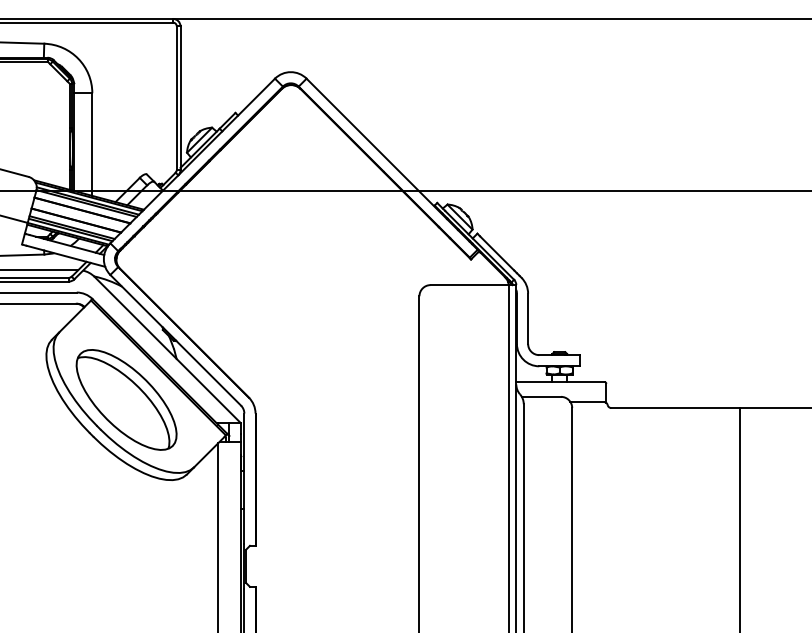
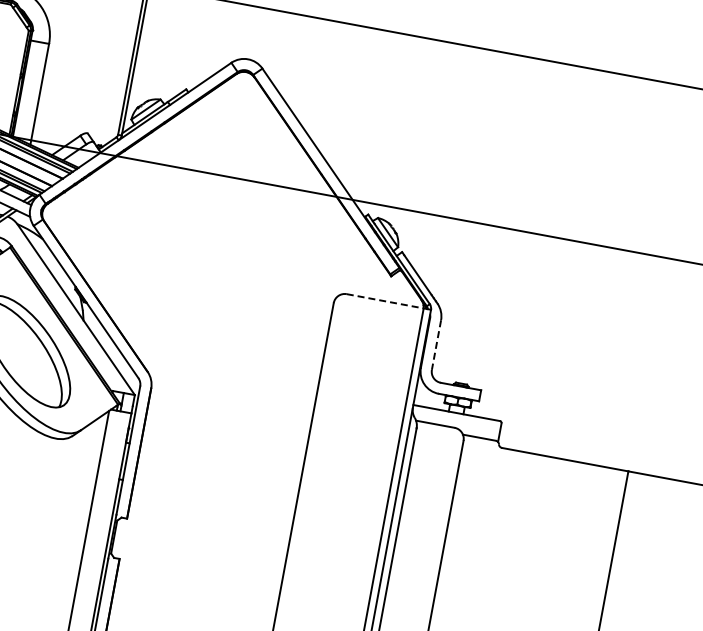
line: (470, 285) -> (385, 301), solid -> dashed
line: (528, 319) -> (436, 345), solid -> dashed

